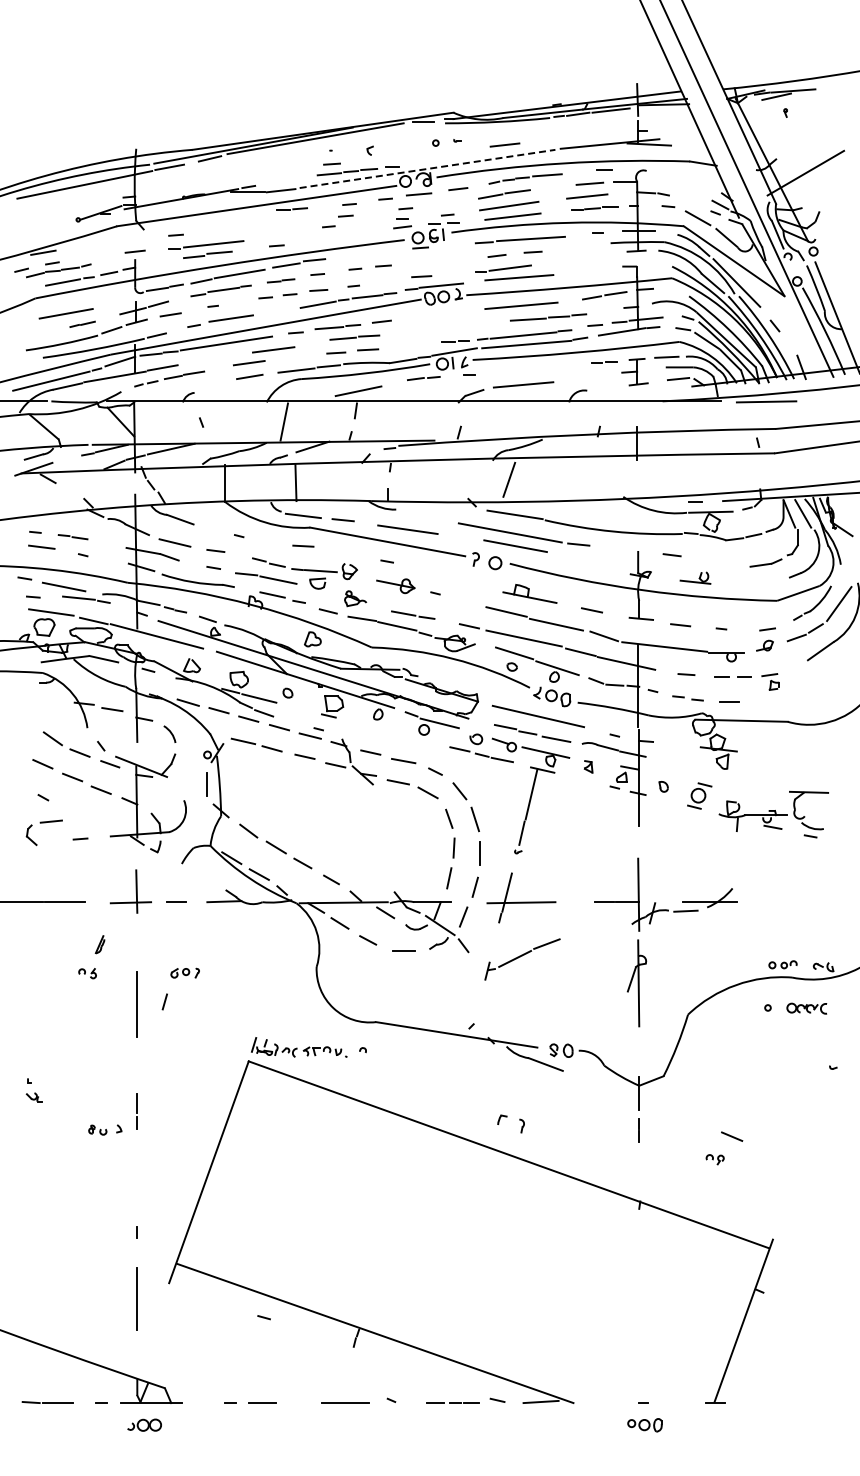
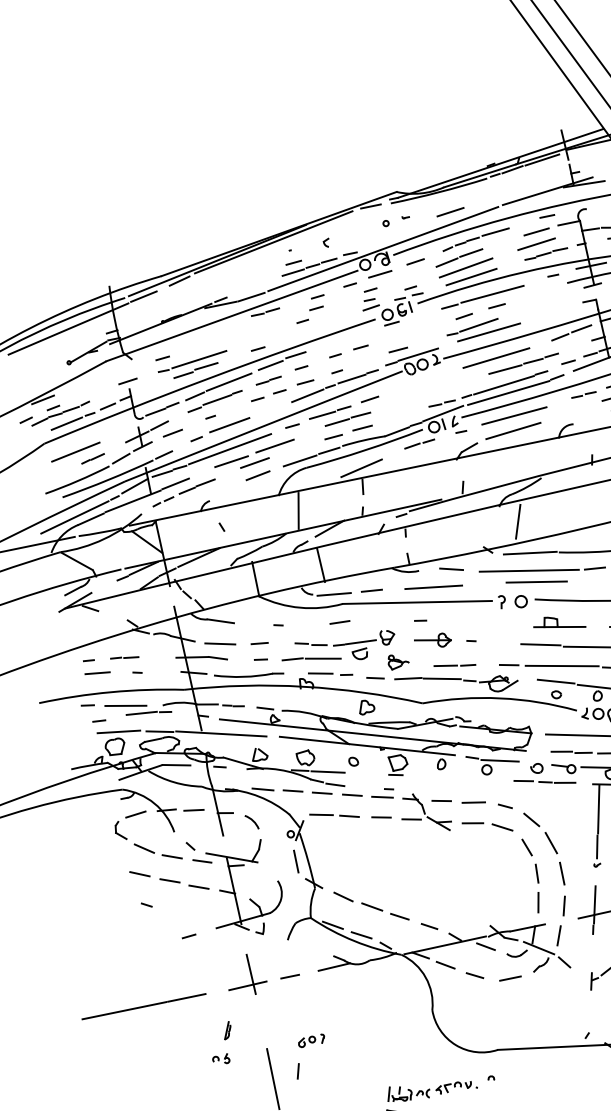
line: (428, 168) -> (384, 248), dashed -> solid
line: (225, 356) -> (231, 461), added
line: (527, 369) -> (514, 415), added
line: (429, 514) -> (450, 569), added
part: (43, 823) -> (128, 817), moved

